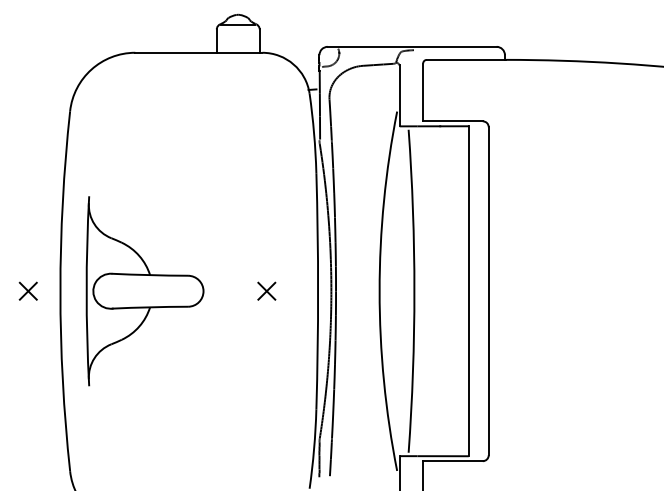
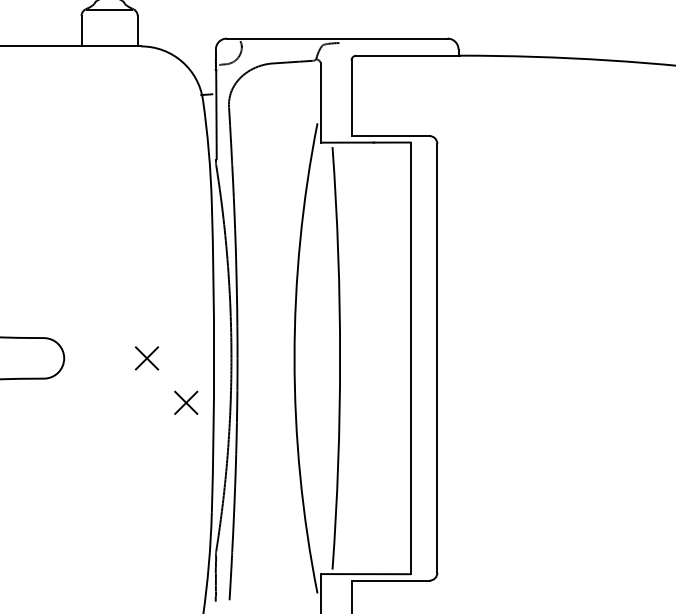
part: (296, 324) -> (185, 401), added

